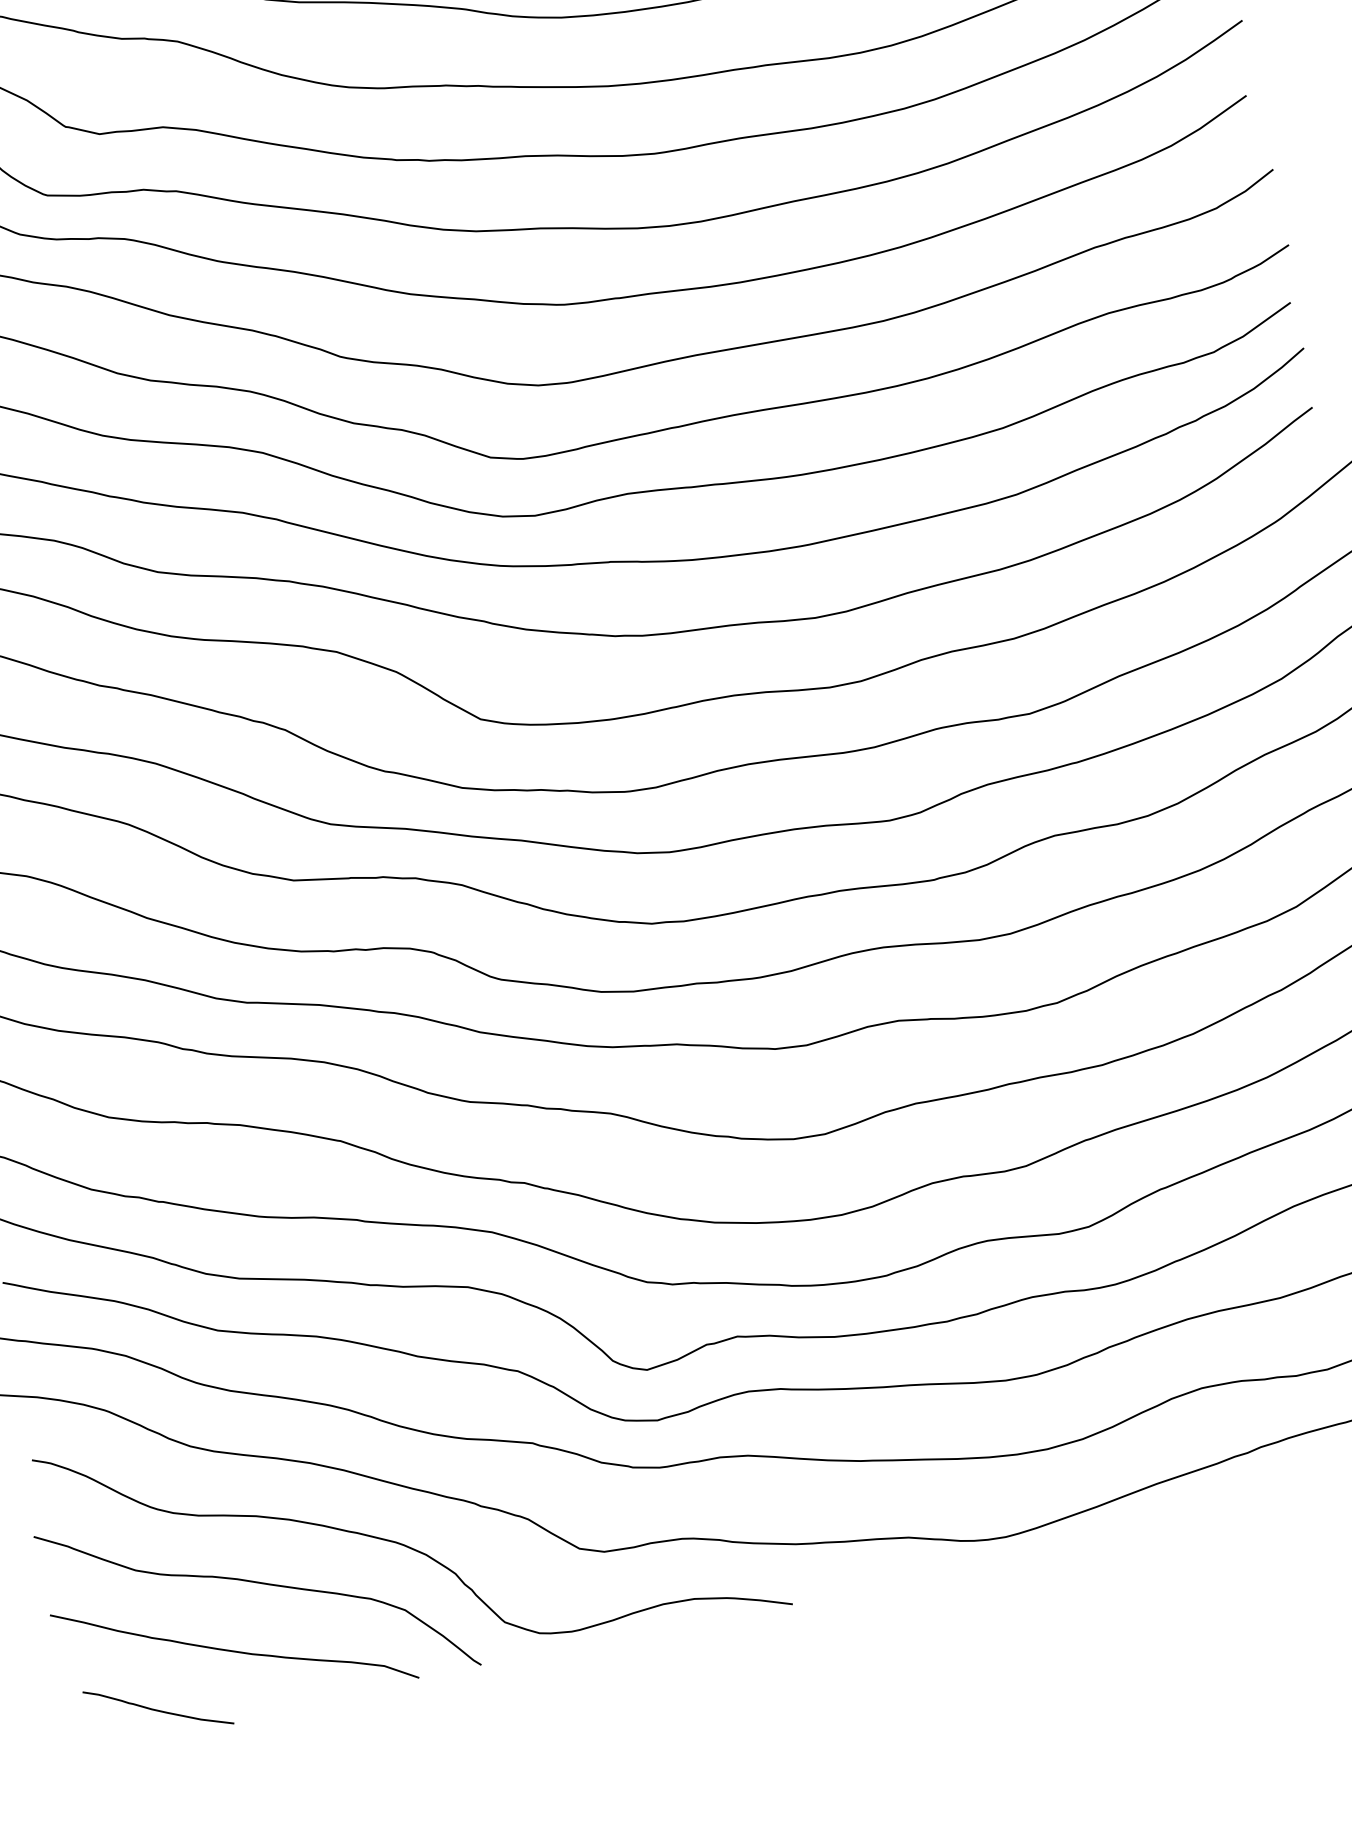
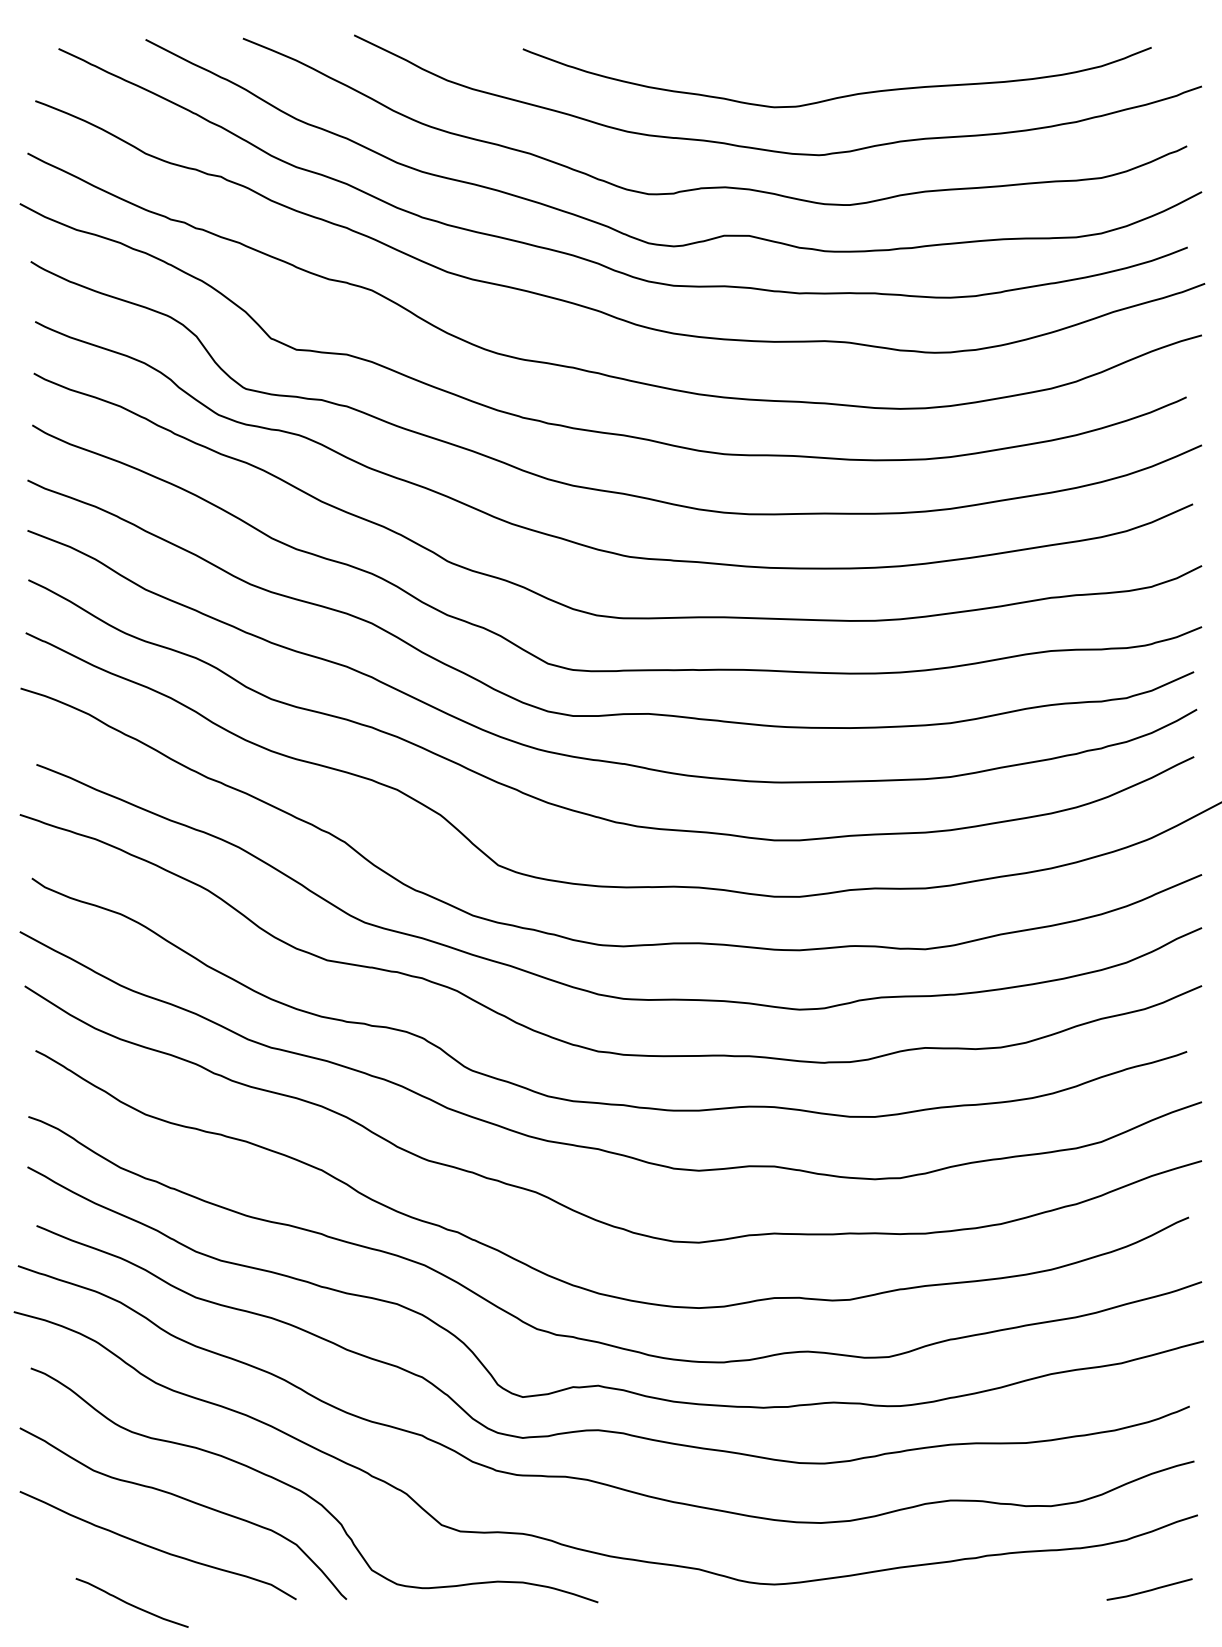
curve: (156, 1709) -> (130, 1603), moved

